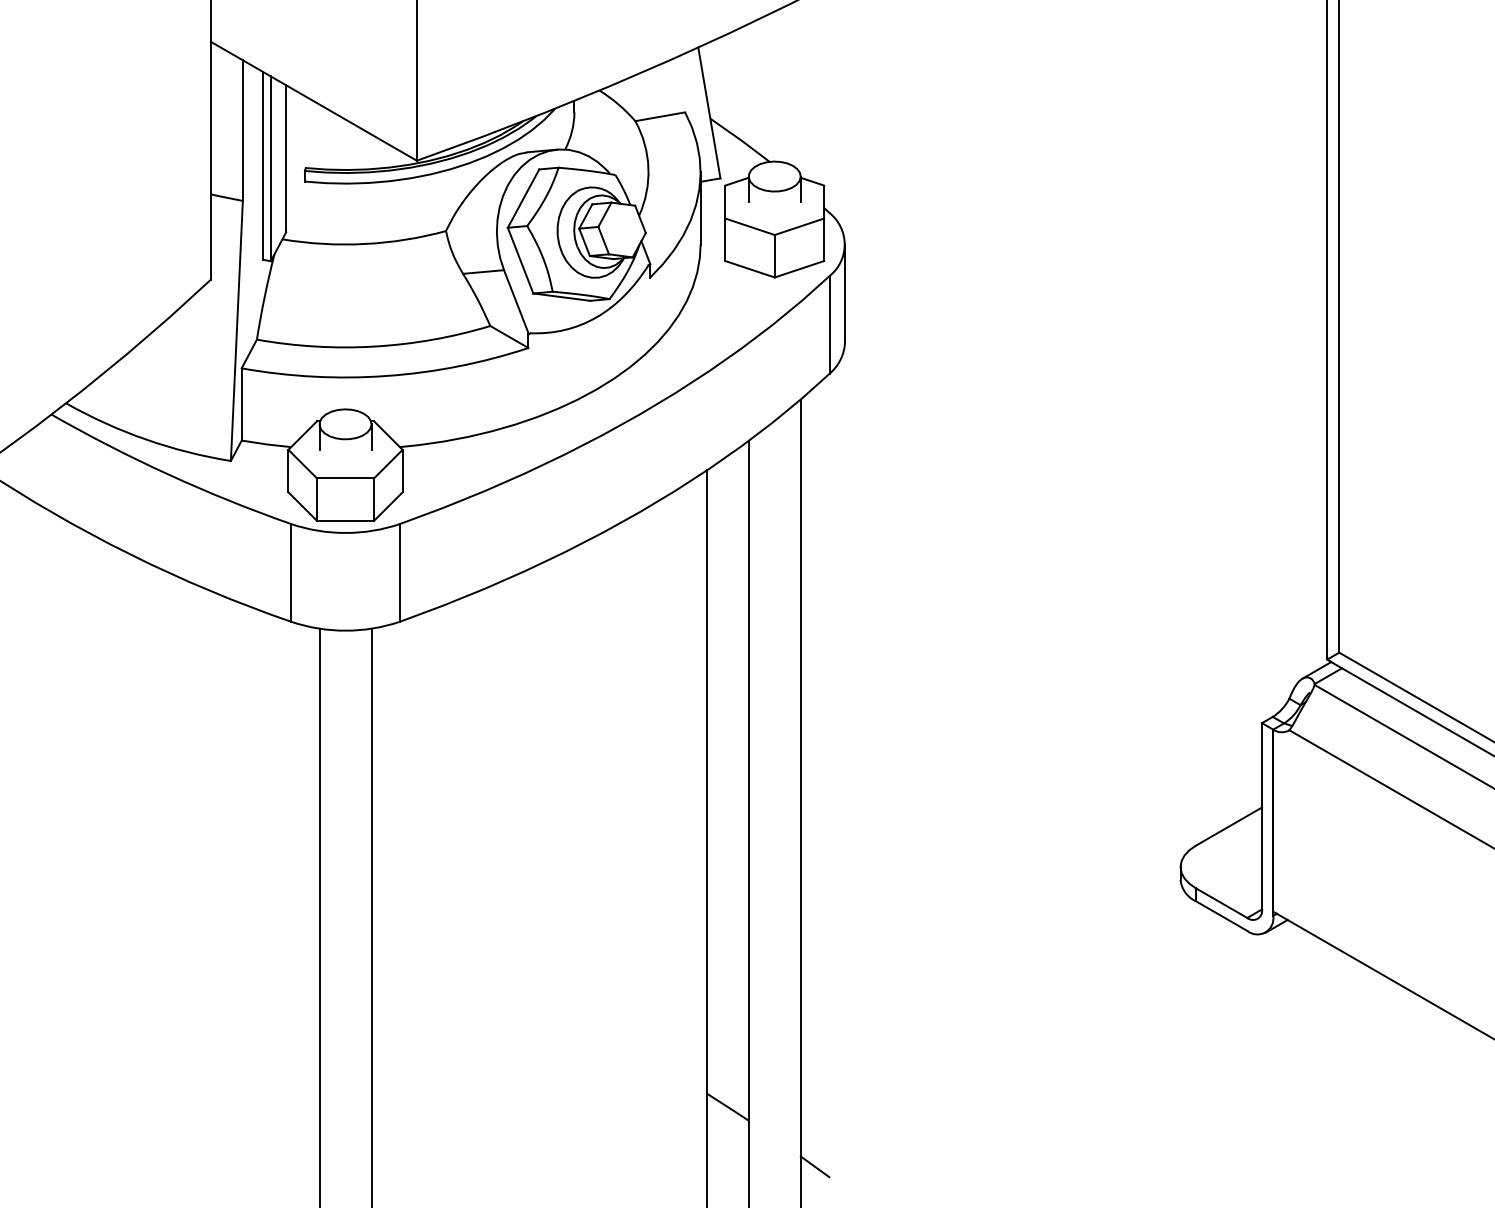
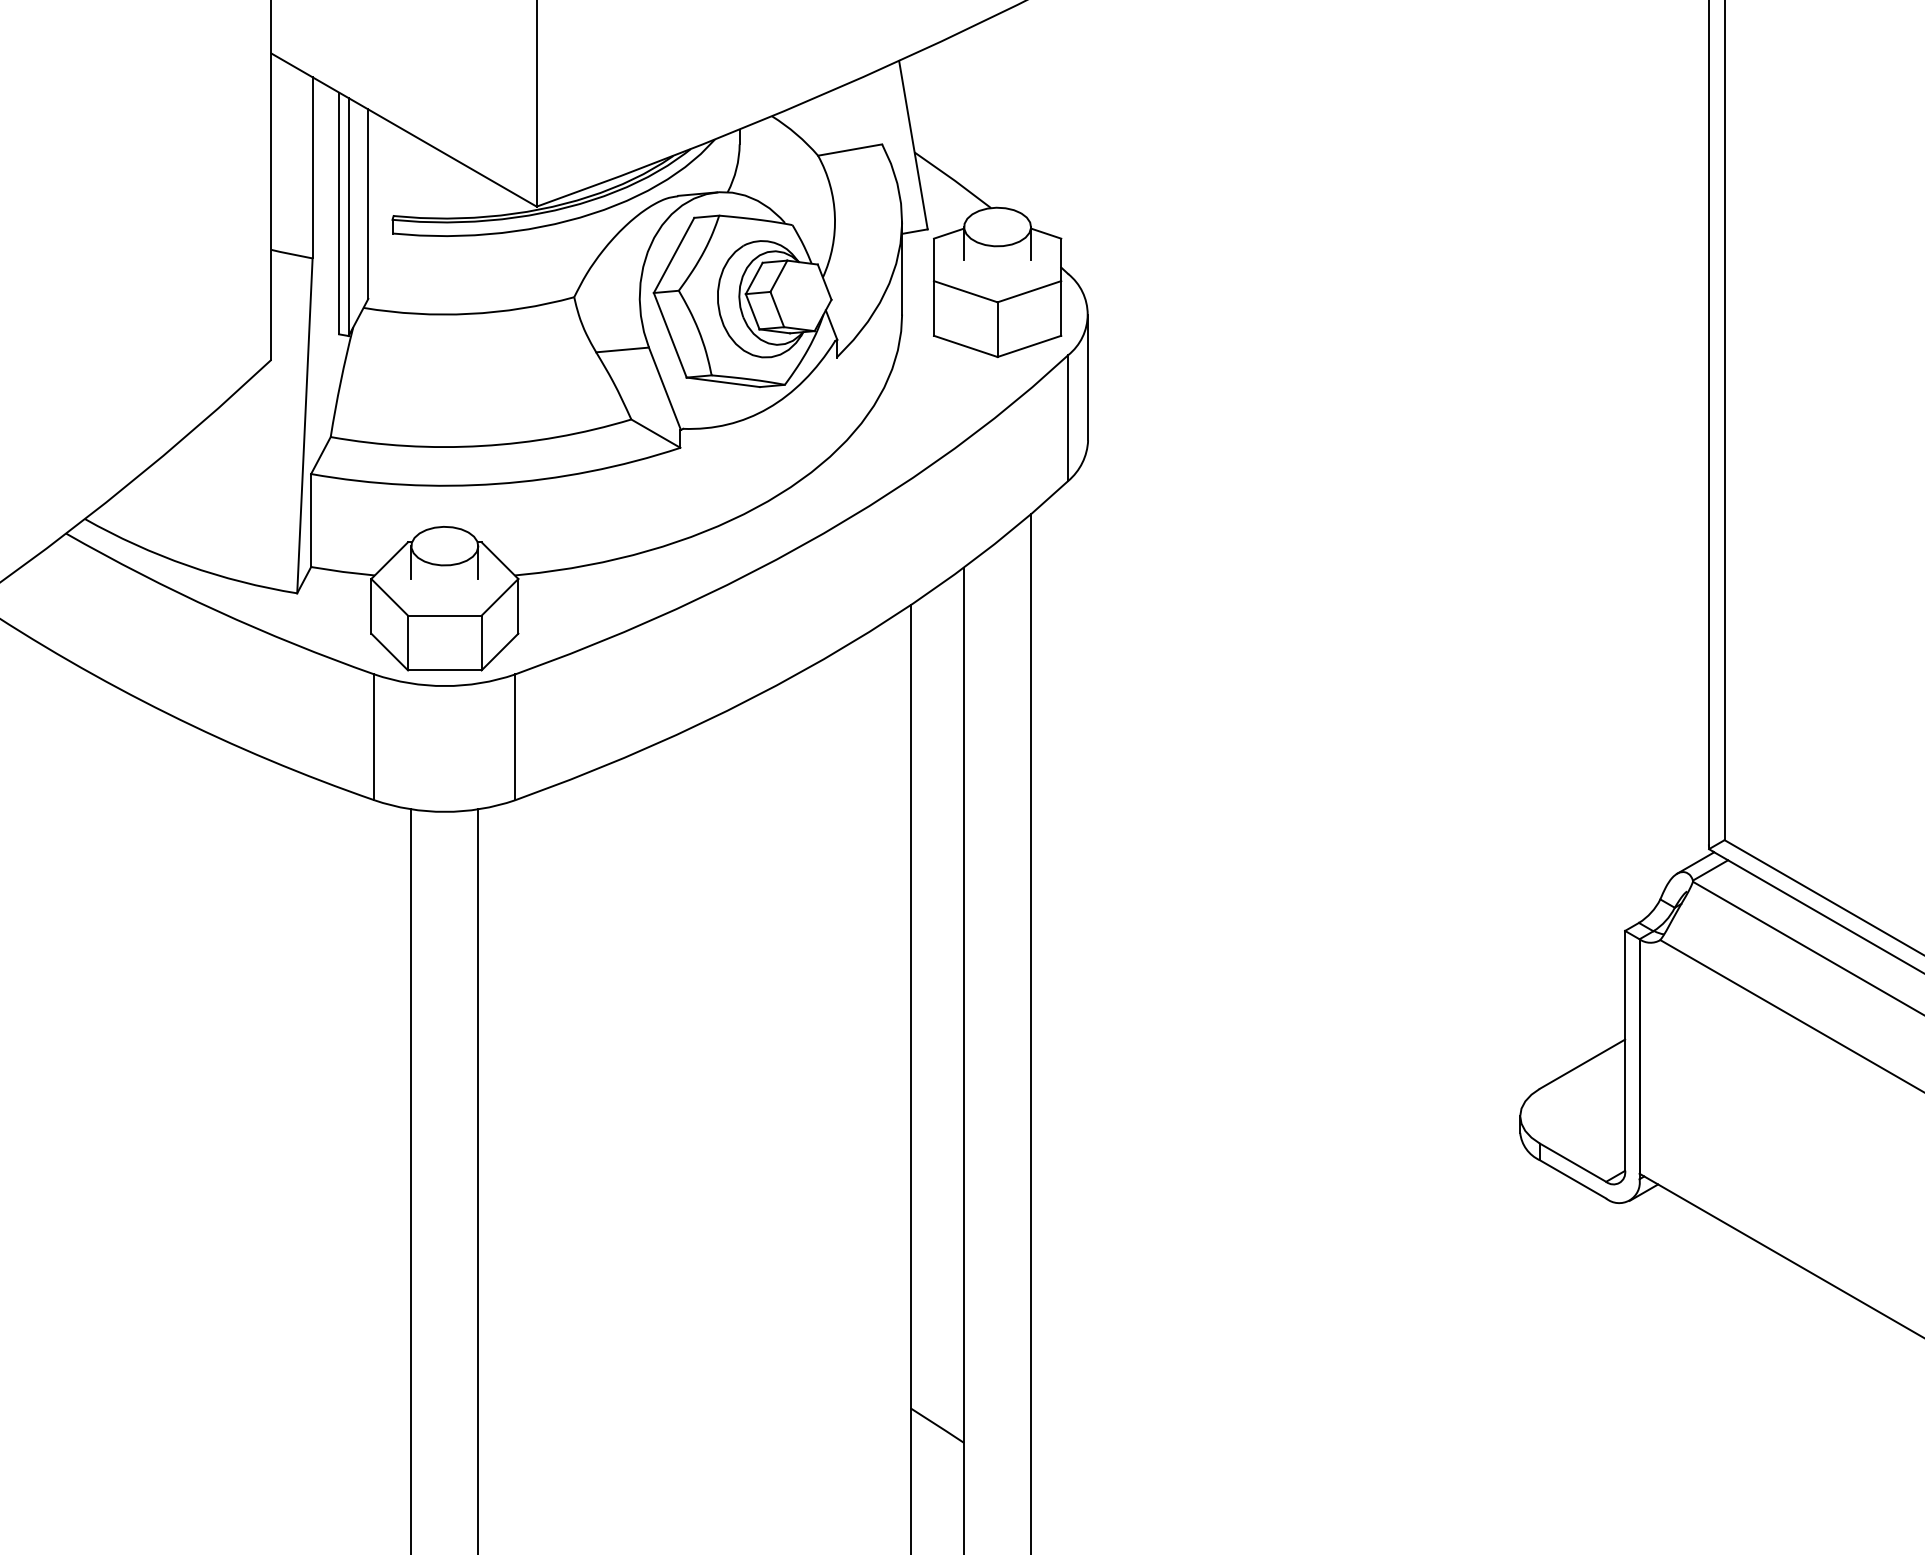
line: (815, 1166) -> (1049, 1501), removed

